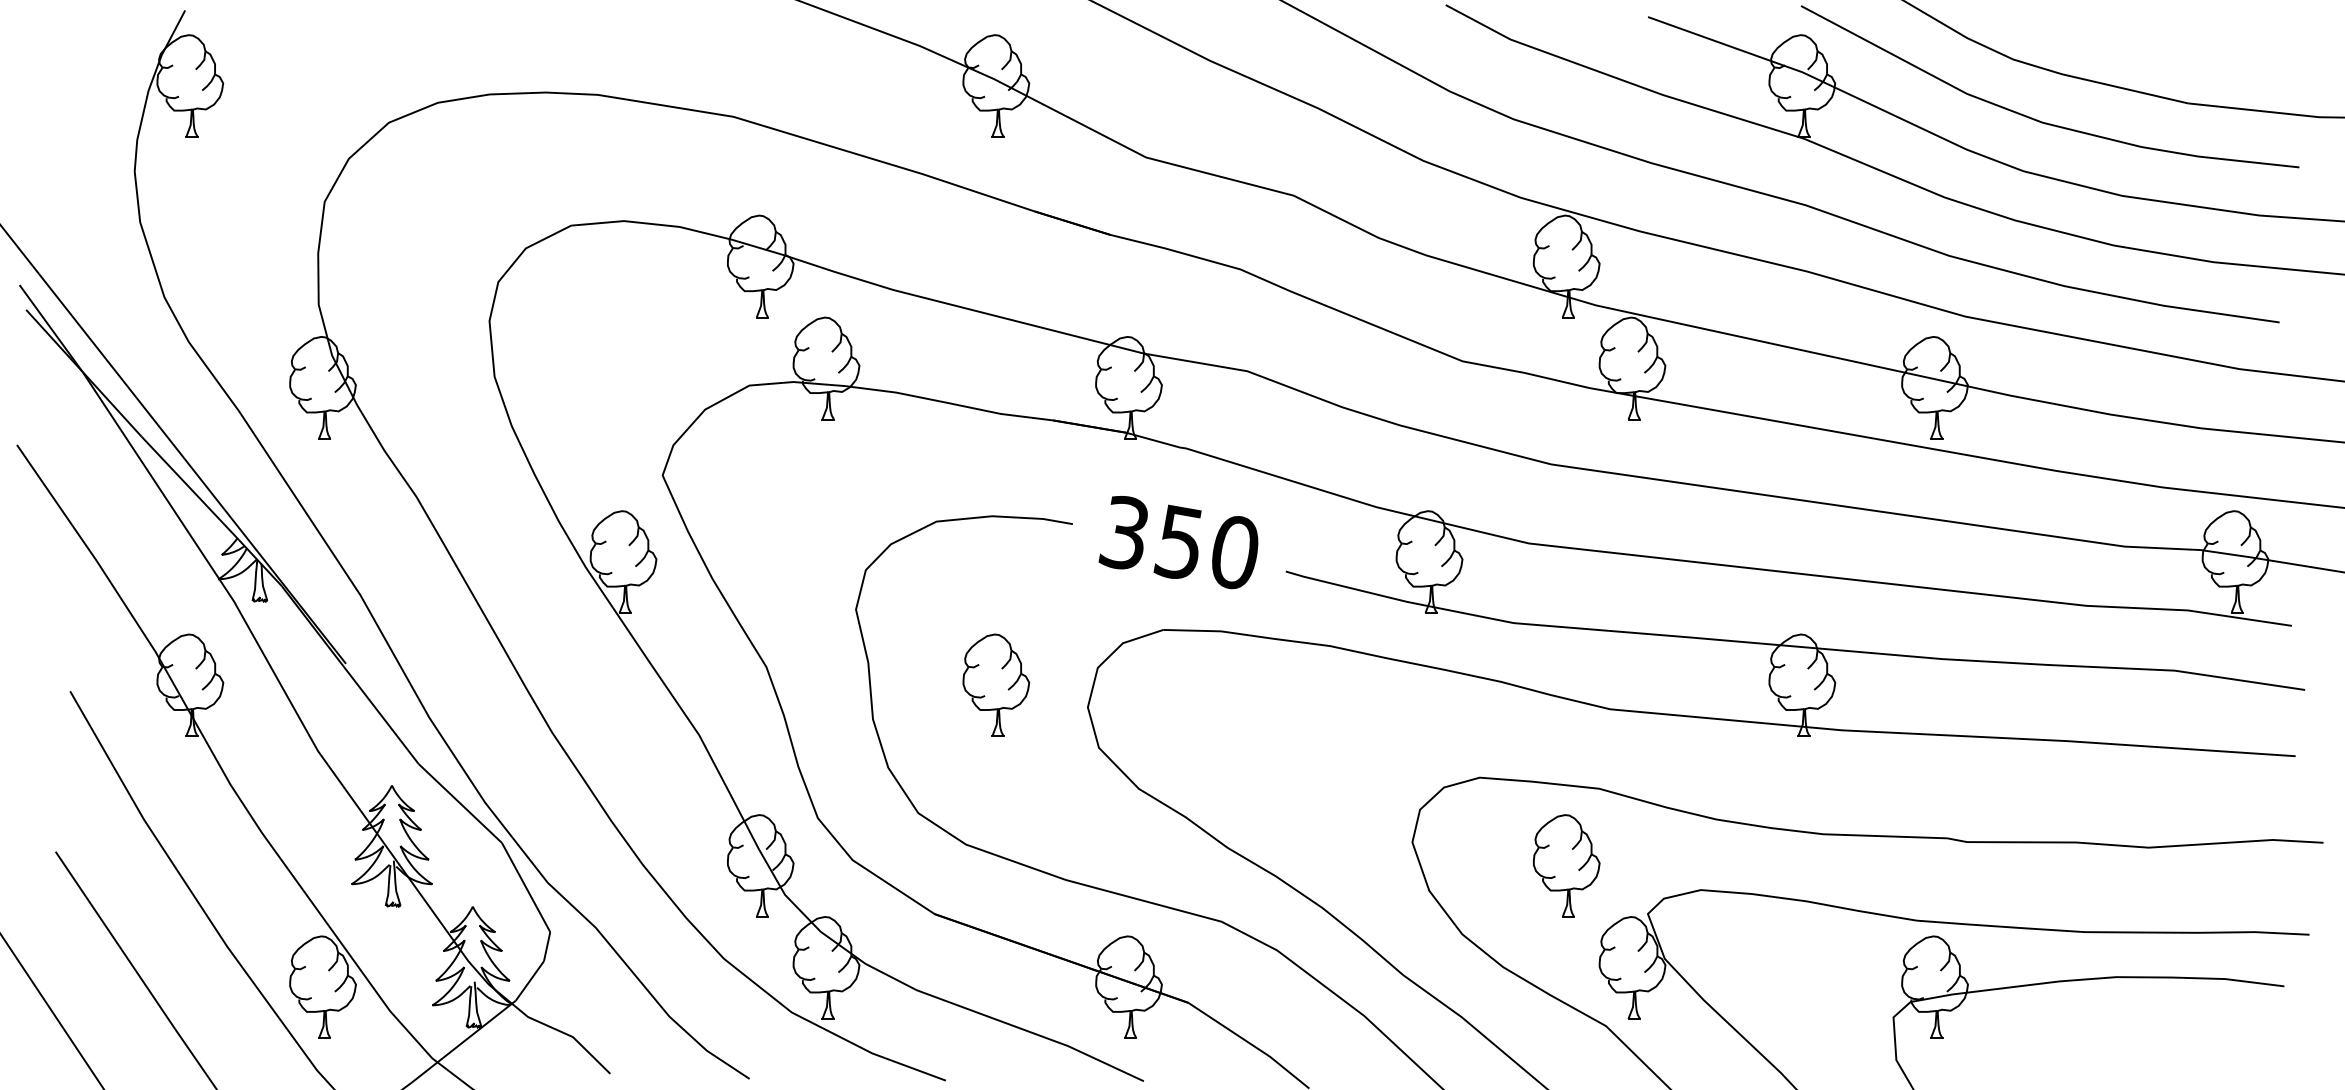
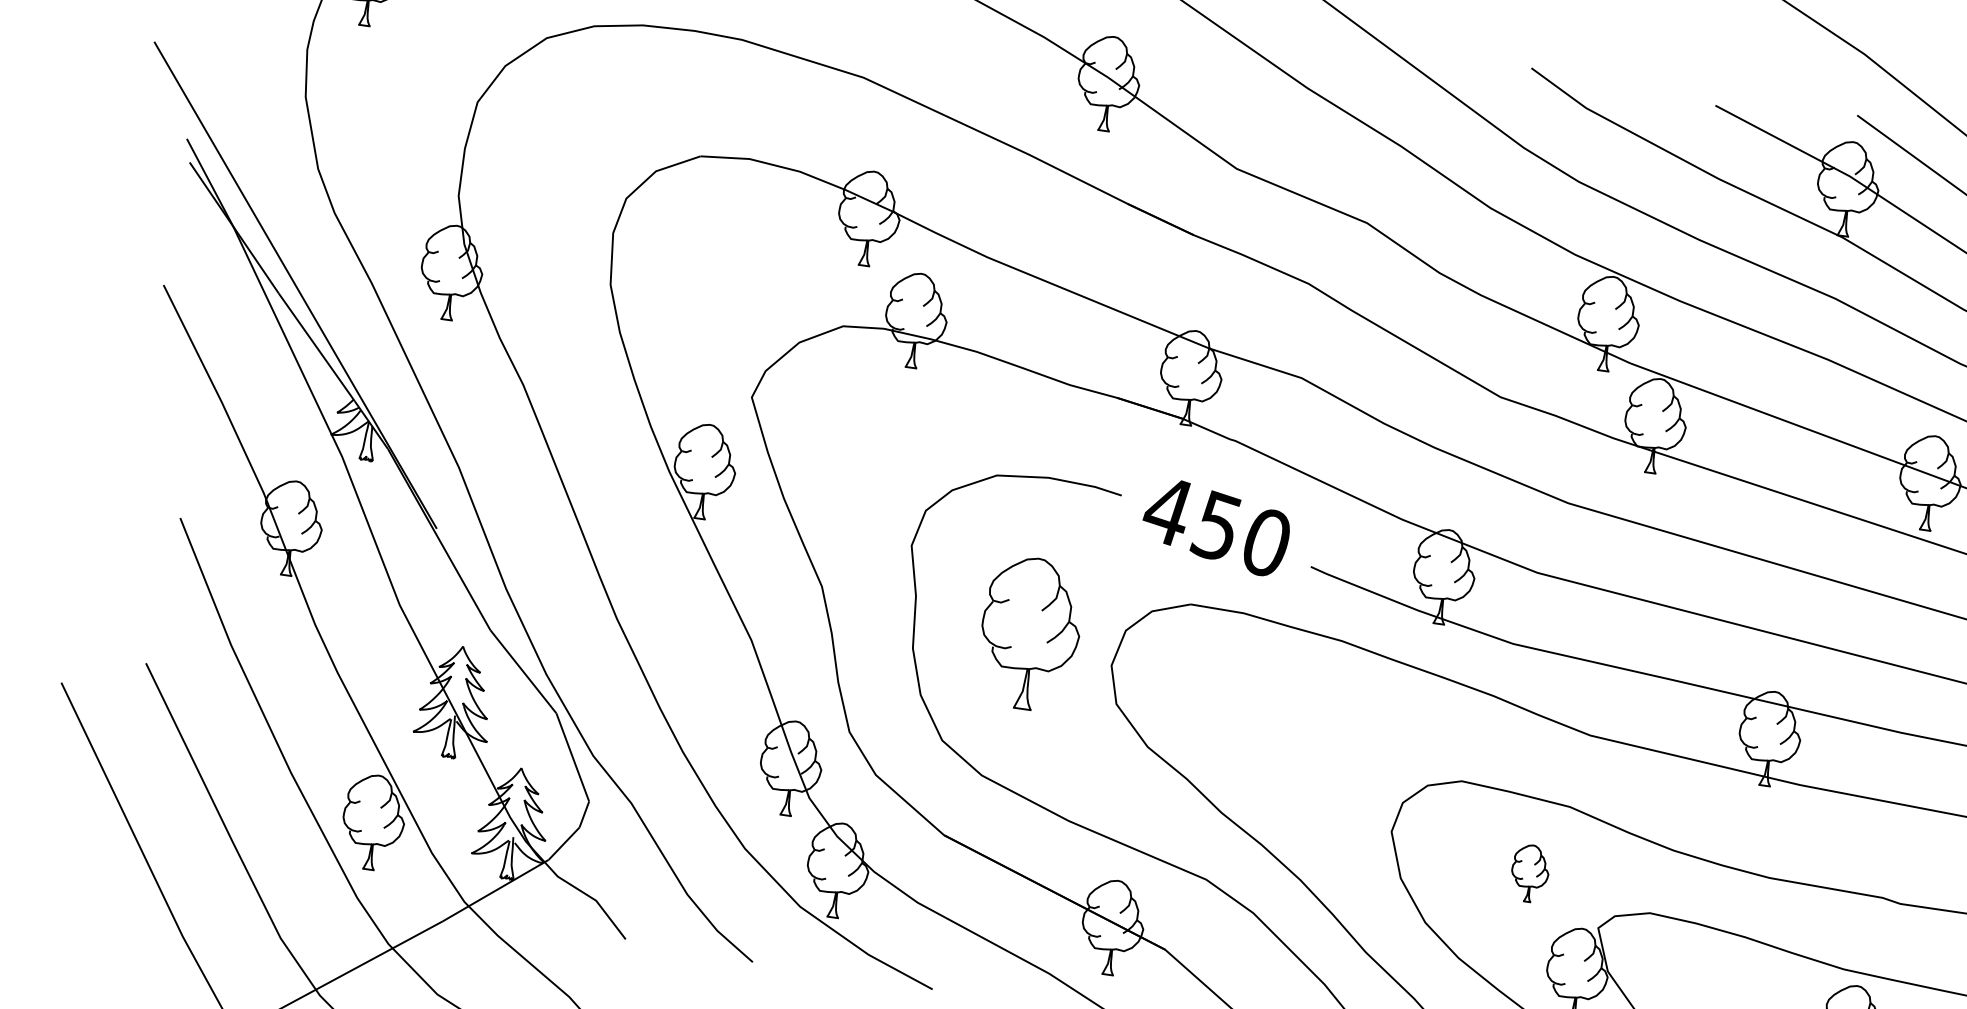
text: (1122, 532) -> (1166, 509), 350 -> 450
part: (996, 684) -> (1030, 632), size x1.6
part: (1566, 865) -> (1529, 873), size x0.6

